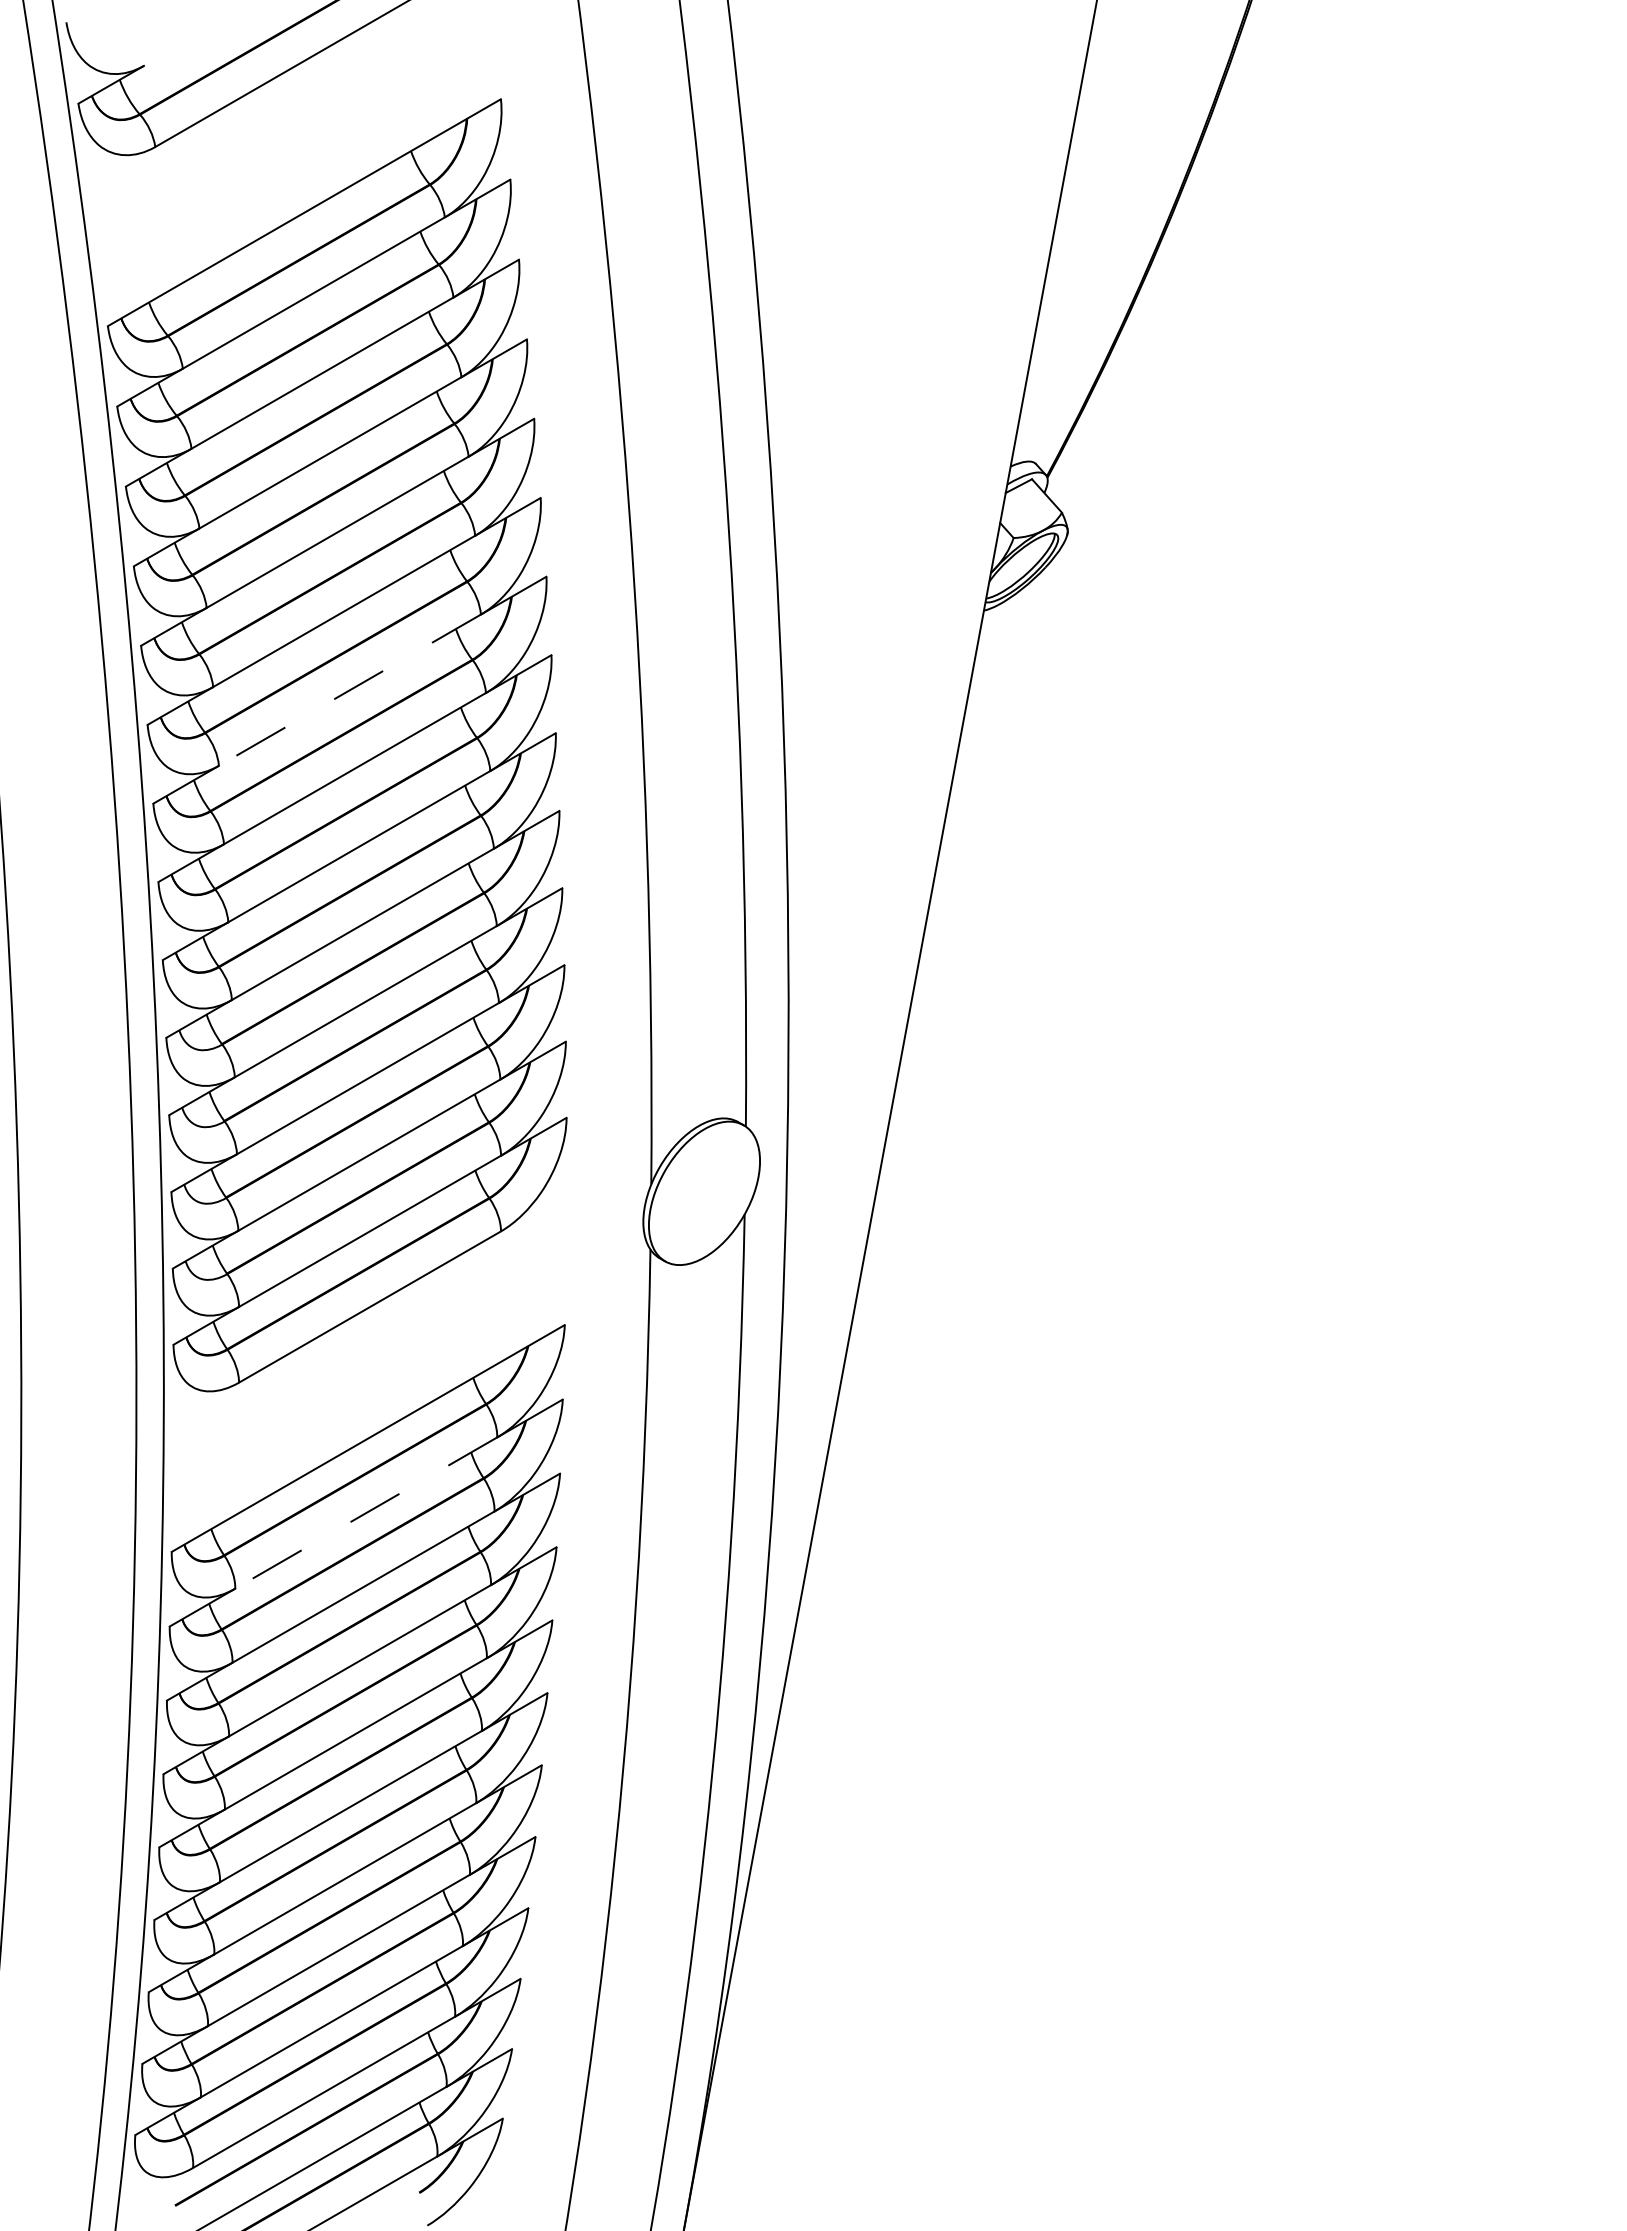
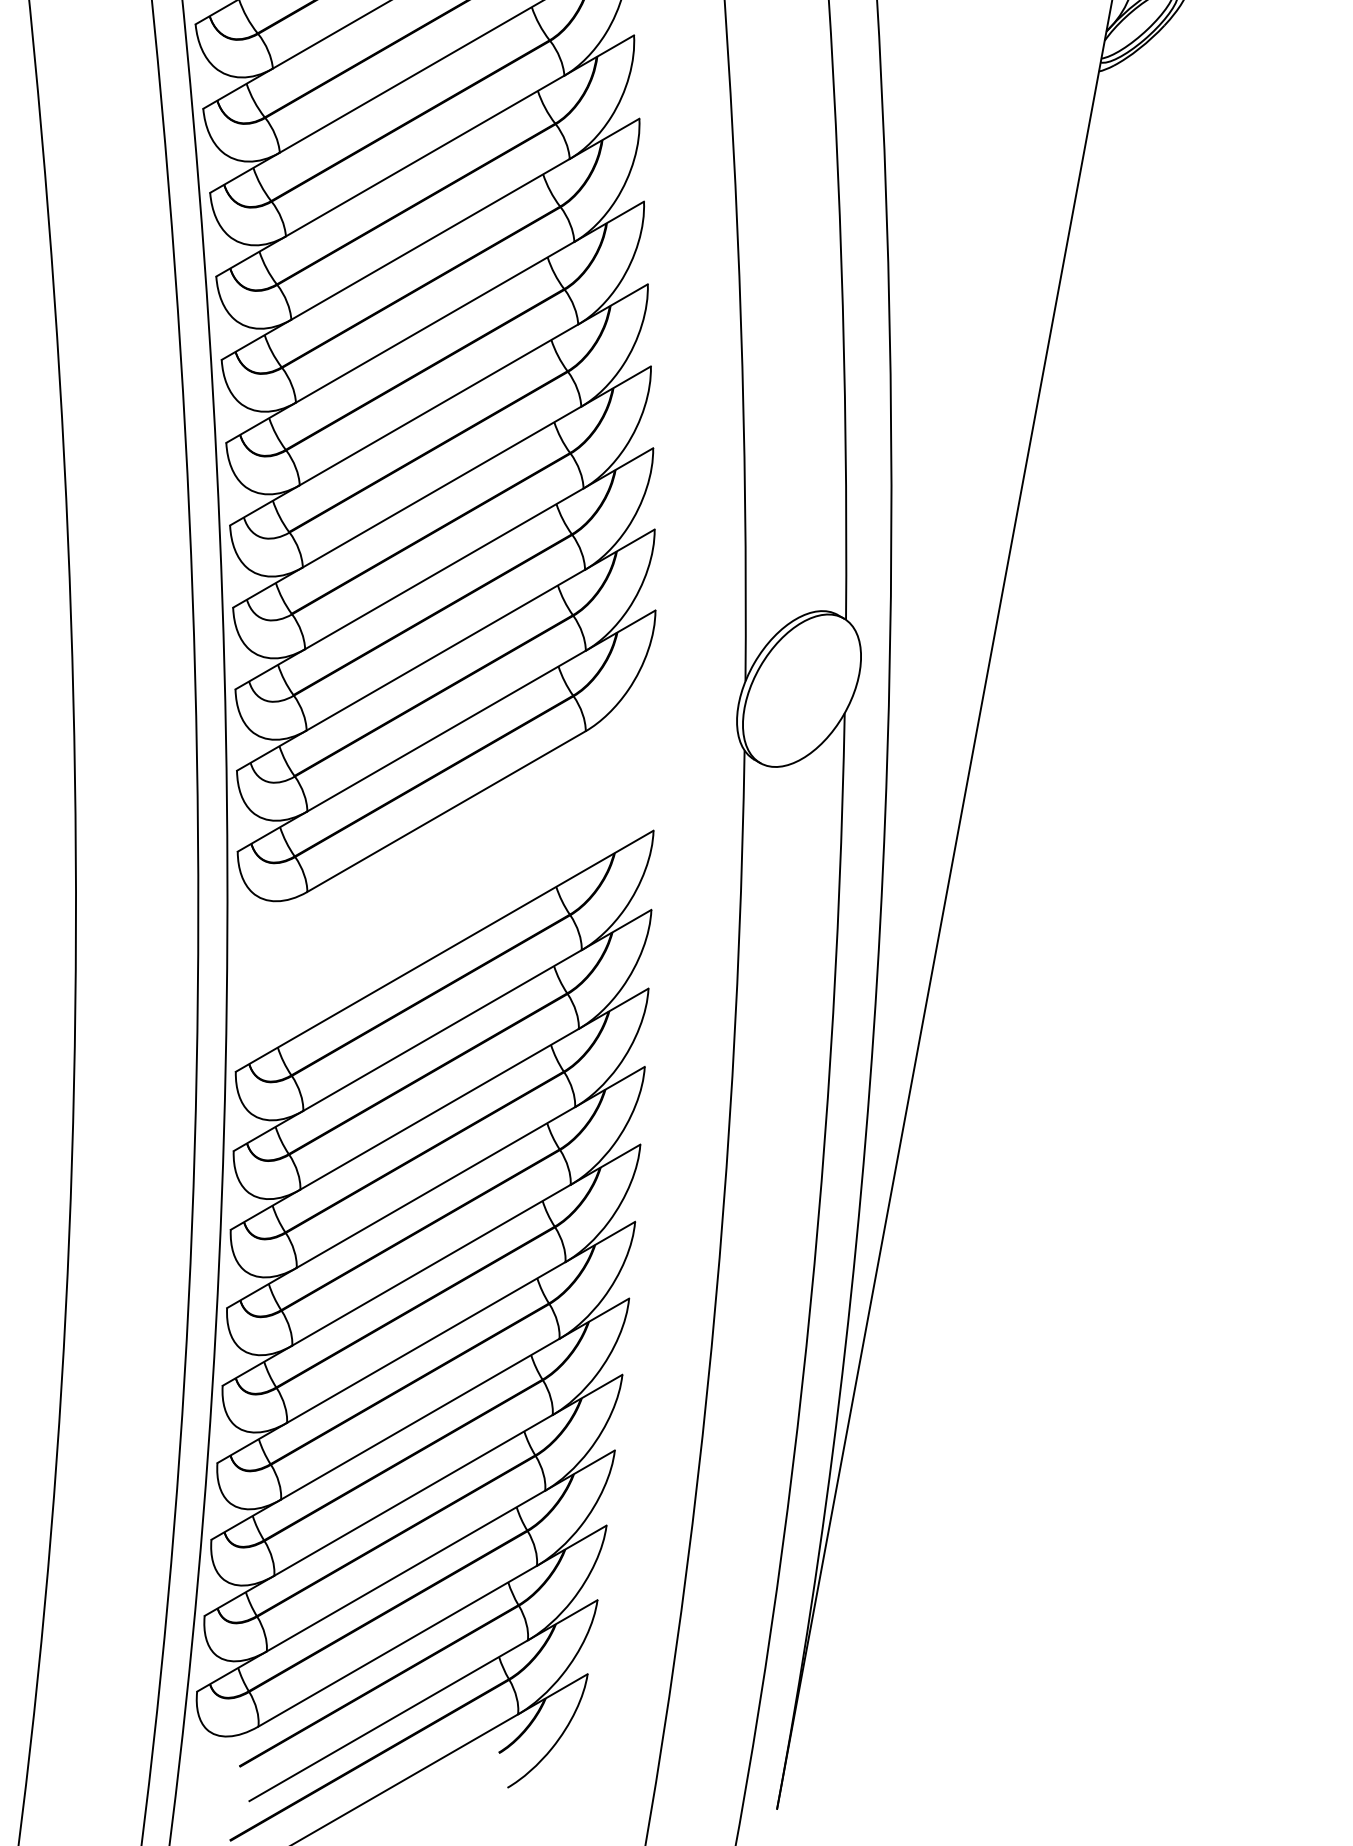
line: (349, 690) -> (424, 156), dashed -> solid
line: (365, 1513) -> (441, 1031), dashed -> solid

